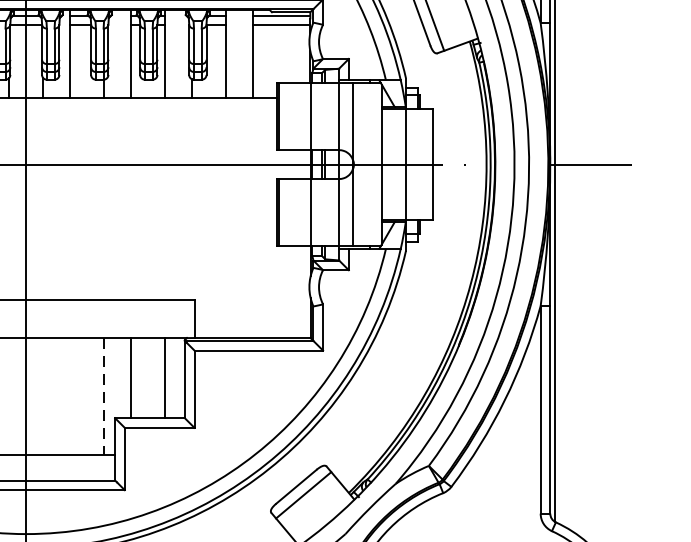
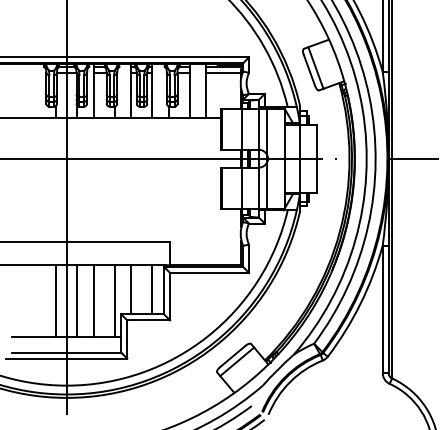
line: (9, 395) -> (56, 300), added
line: (43, 395) -> (77, 300), added
line: (69, 395) -> (93, 300), added
line: (103, 397) -> (114, 301), dashed -> solid

